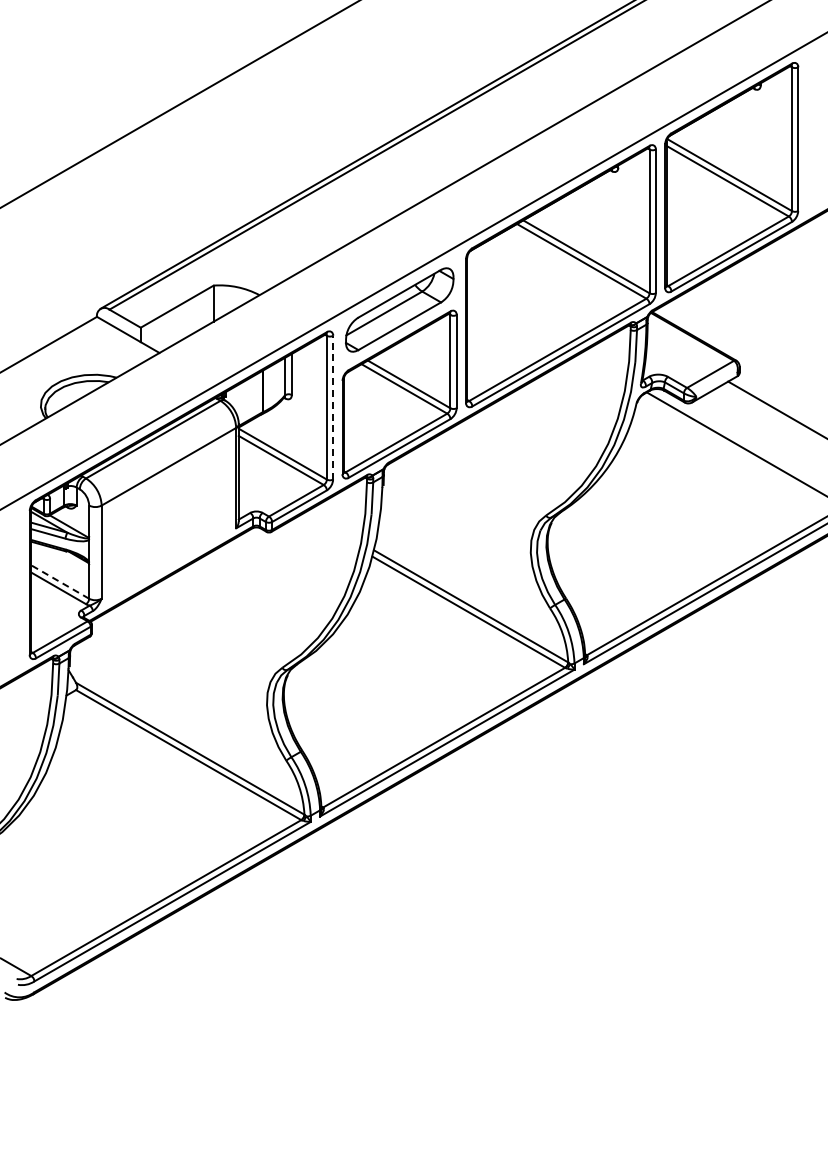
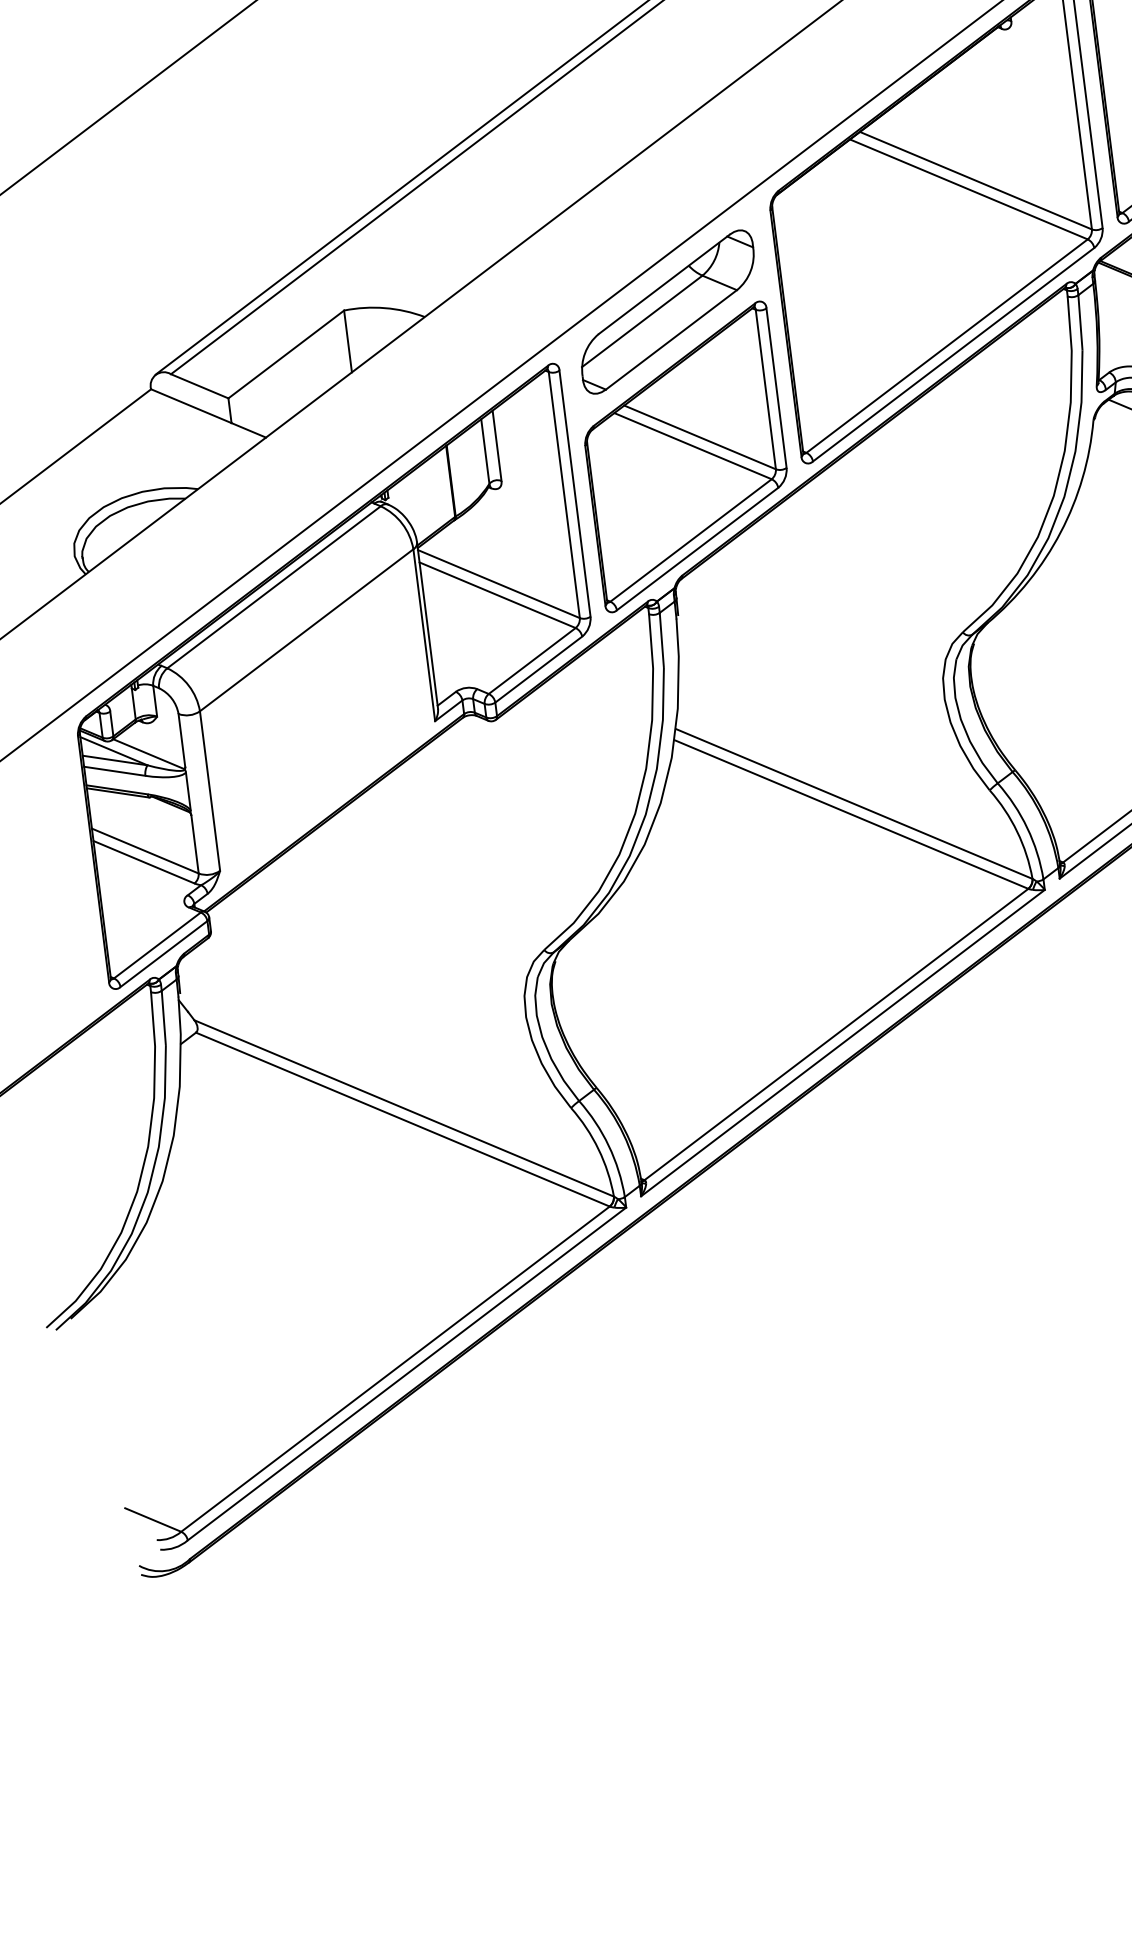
line: (333, 407) -> (575, 493), dashed -> solid
line: (60, 581) -> (145, 850), dashed -> solid

